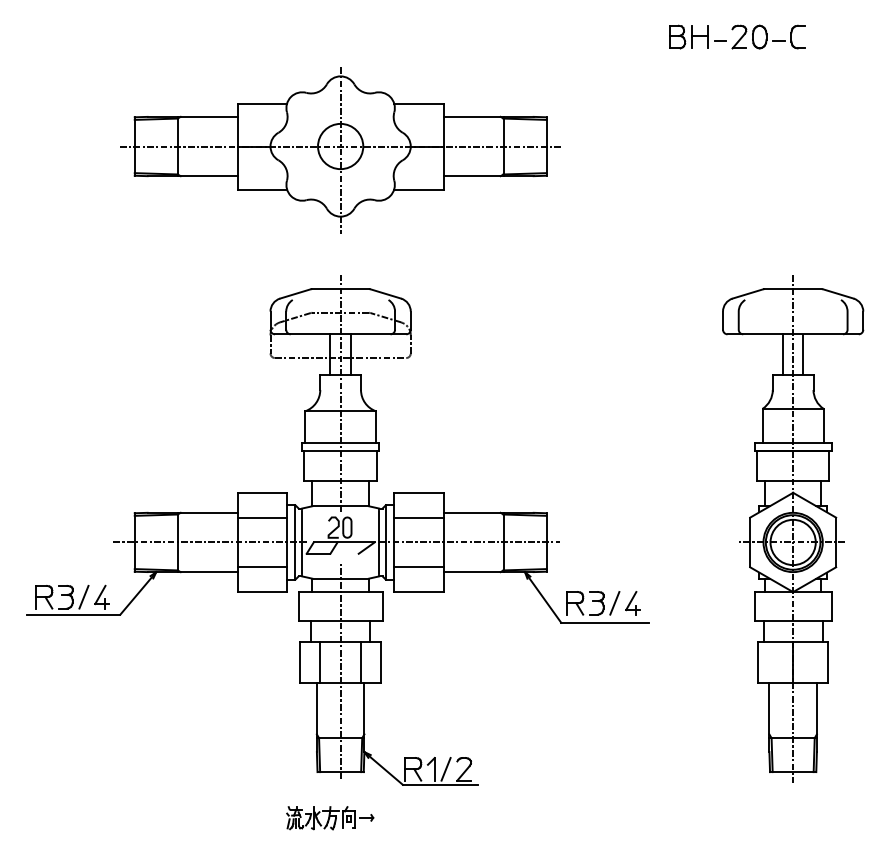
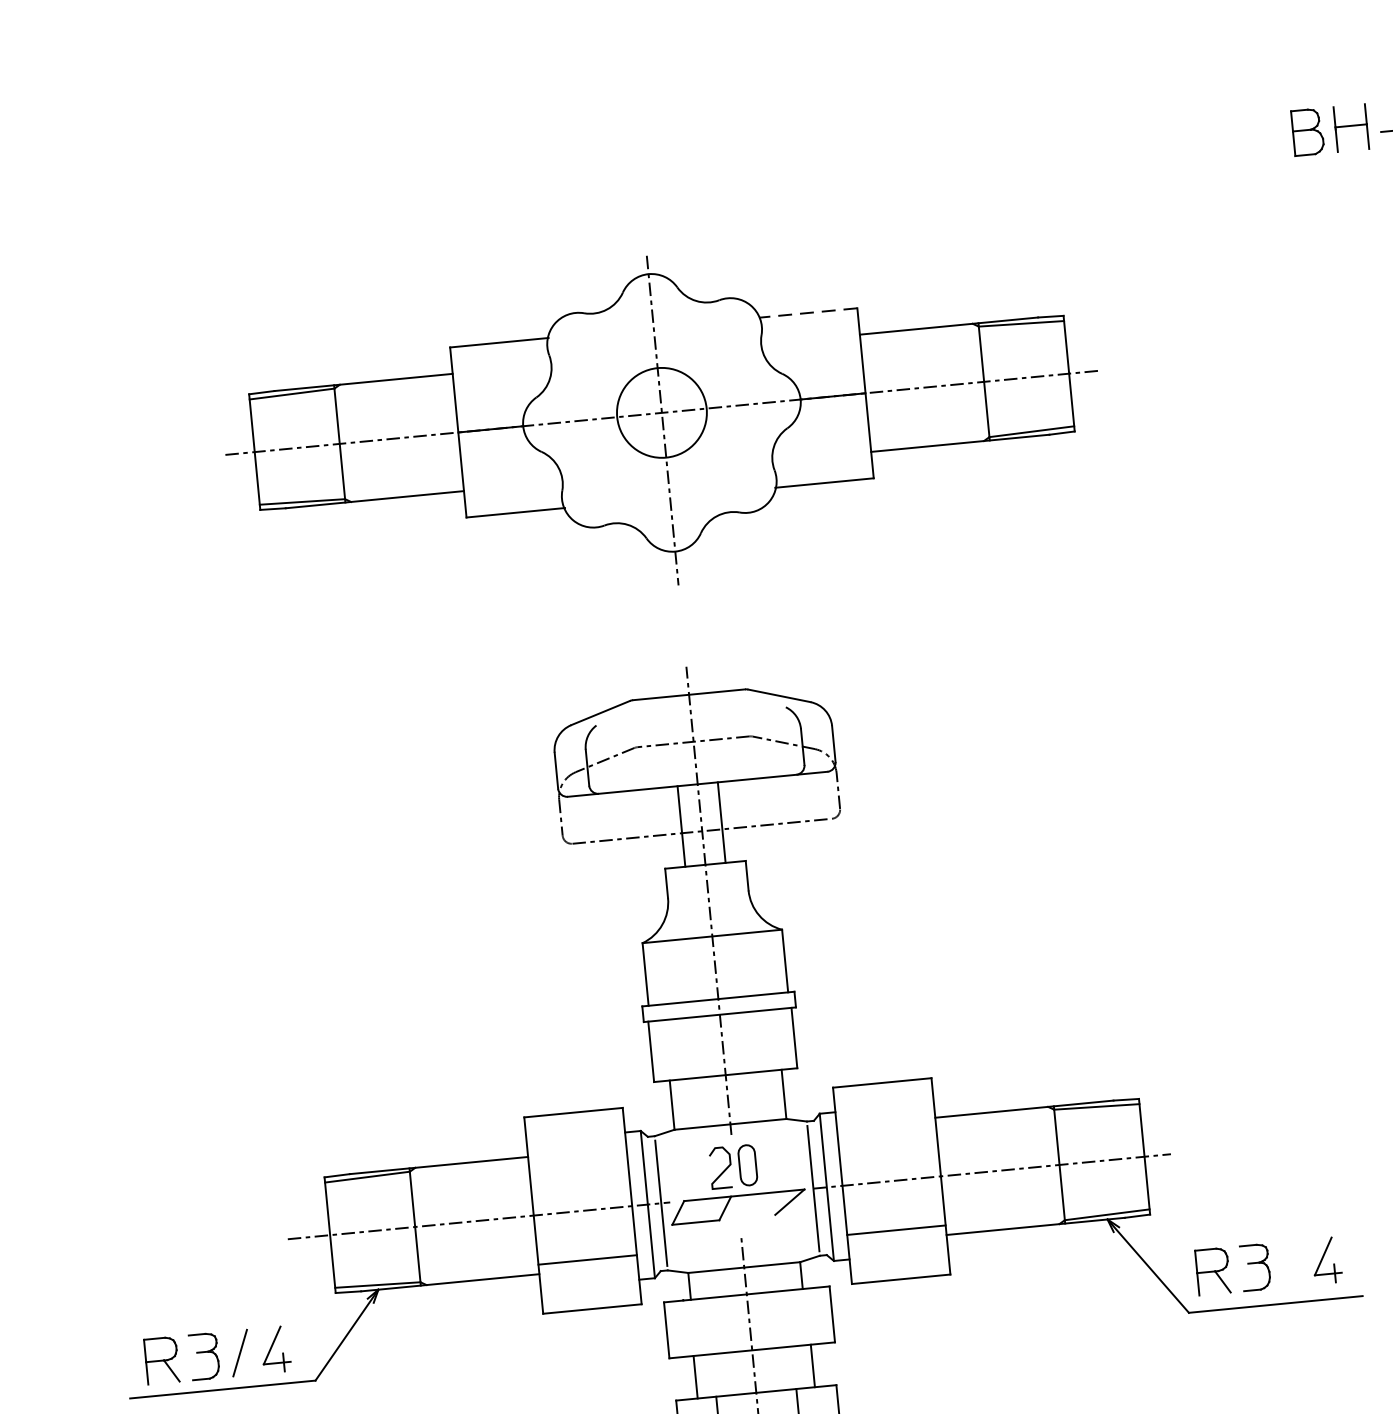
line: (418, 103) -> (807, 312), solid -> dashed
line: (262, 517) -> (578, 1161), removed
line: (418, 517) -> (886, 1131), removed
line: (614, 603) -> (1290, 1264), removed

